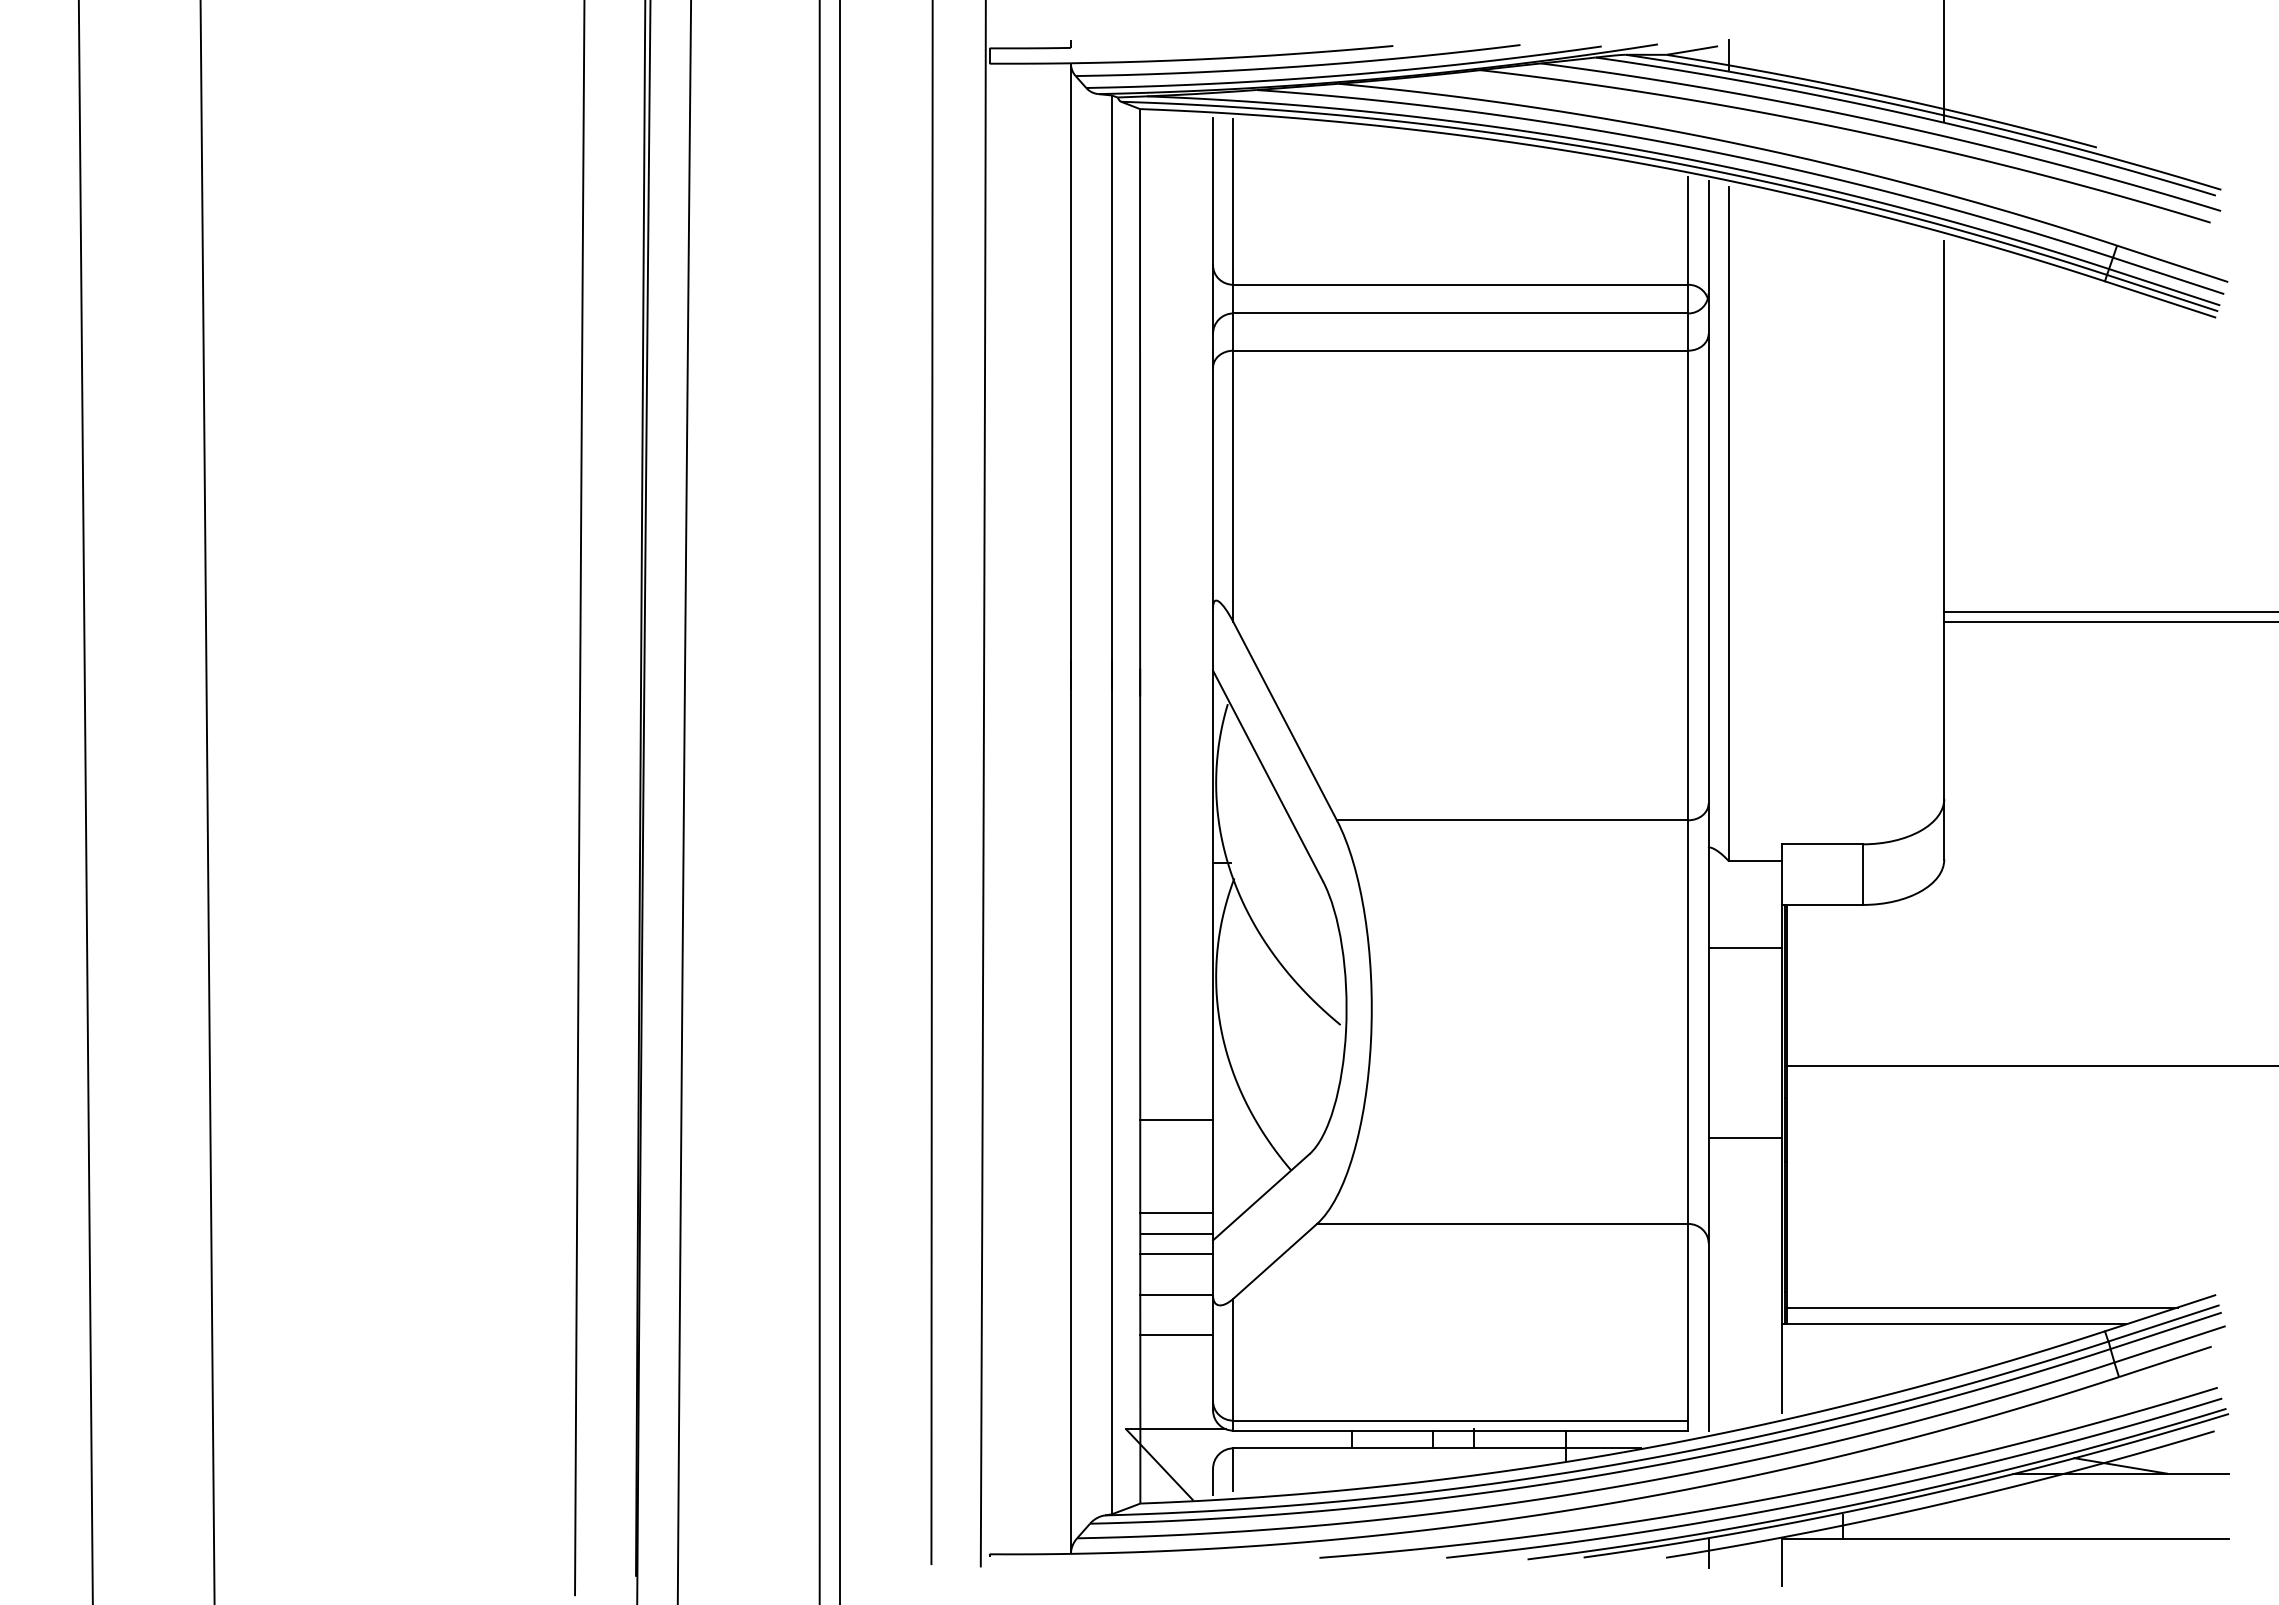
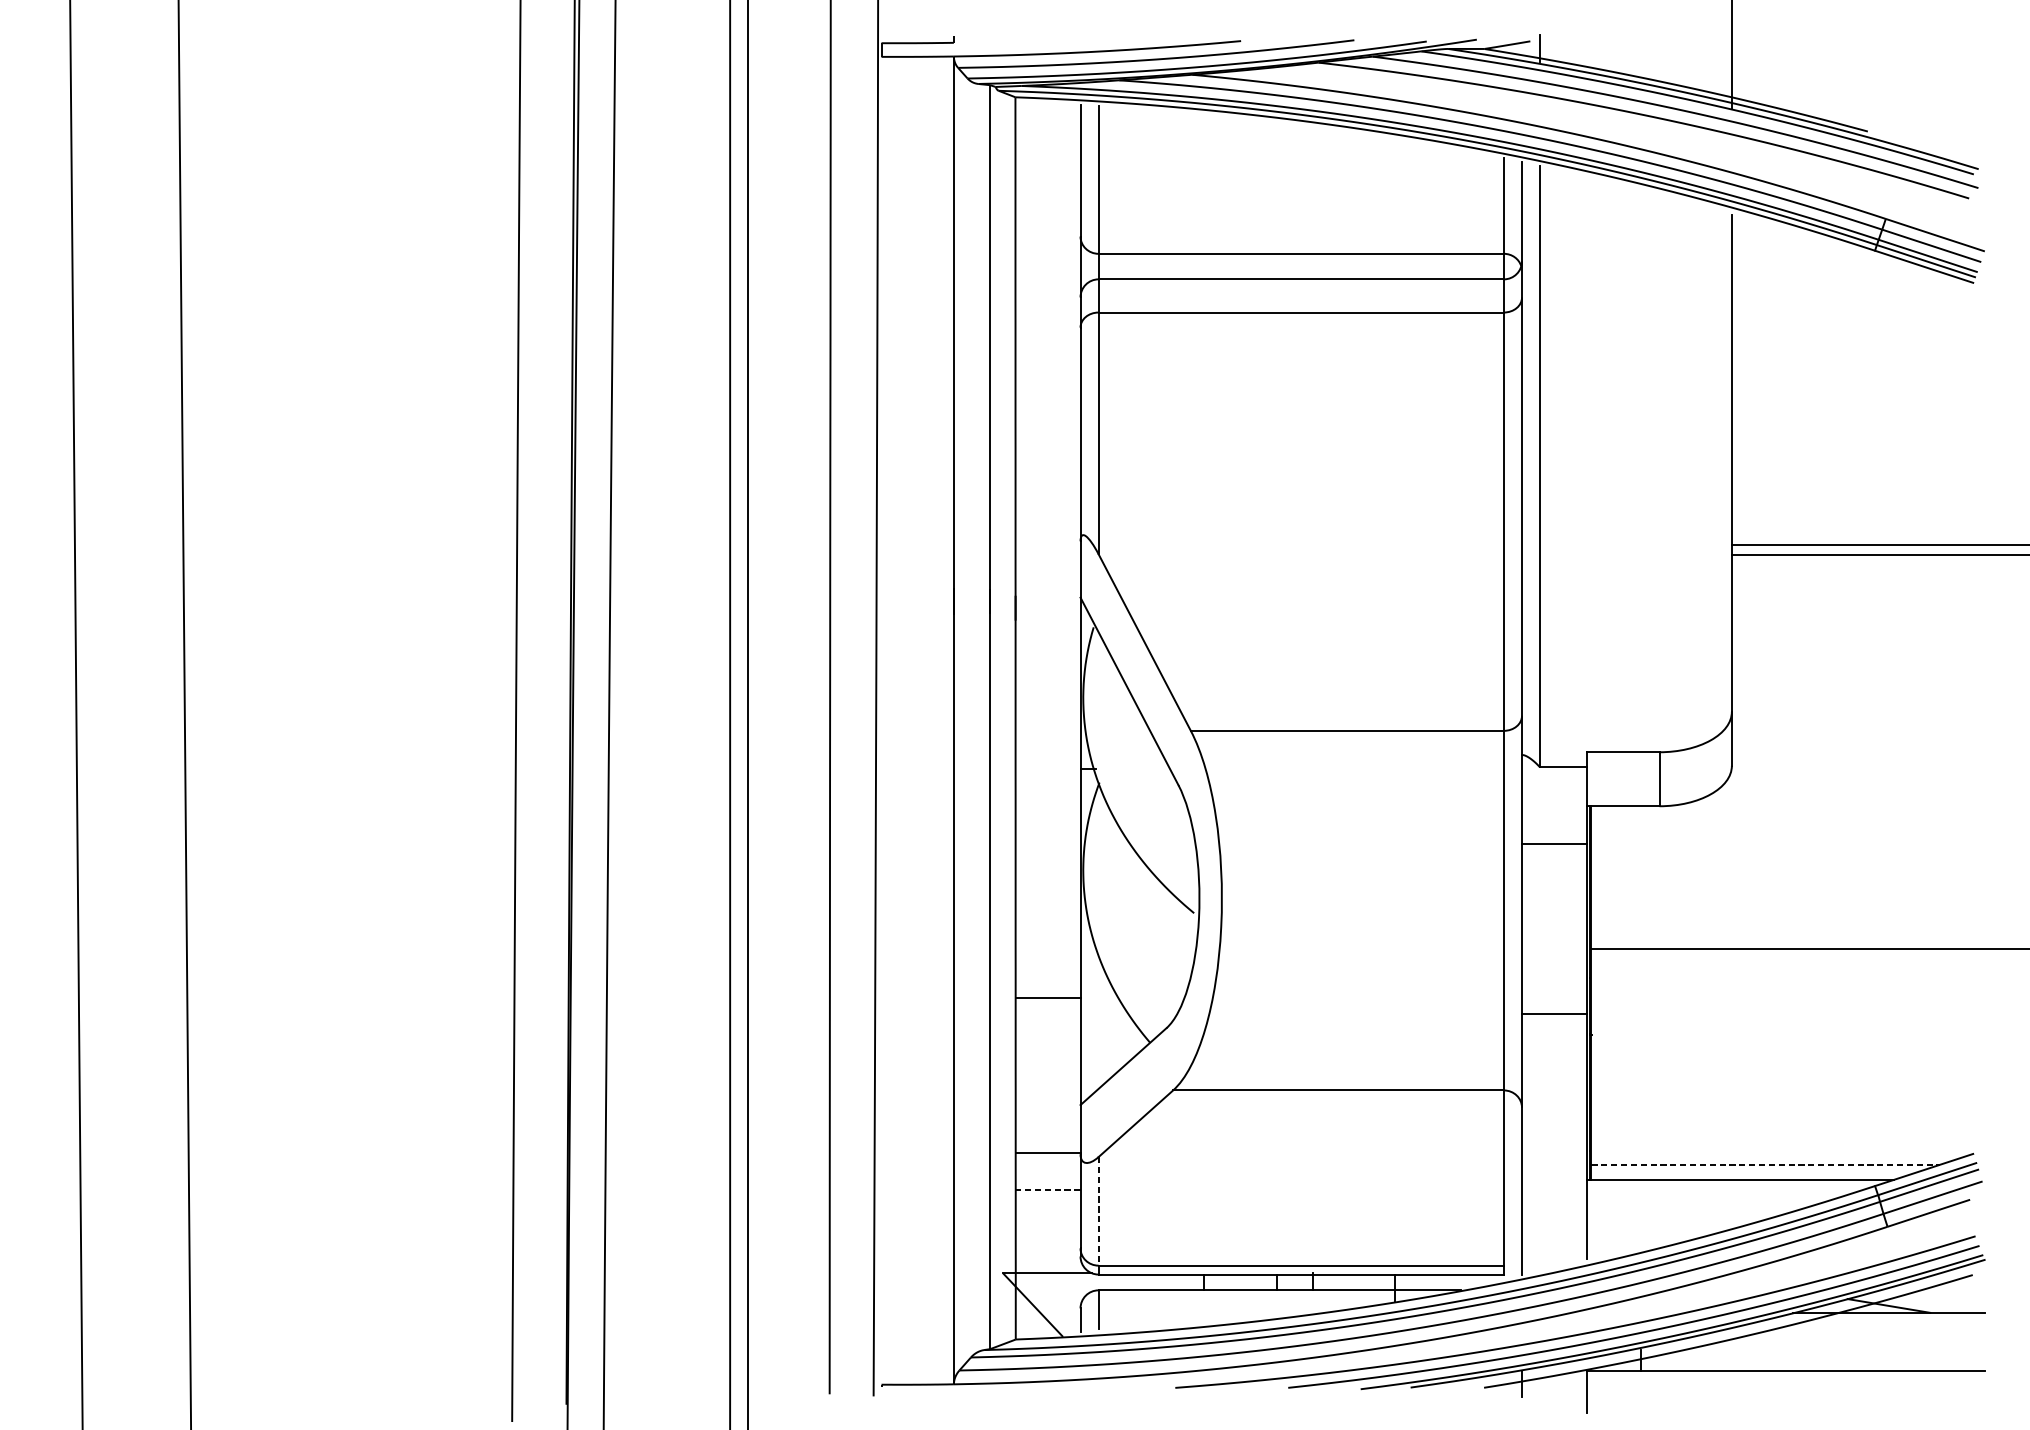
line: (1176, 1213) -> (1047, 1081), removed
line: (1176, 1233) -> (1047, 1098), removed
line: (1176, 1254) -> (1047, 1117), removed
line: (1982, 1307) -> (1765, 1164), solid -> dashed
line: (1176, 1335) -> (1047, 1189), solid -> dashed
line: (1233, 1359) -> (1098, 1211), solid -> dashed

